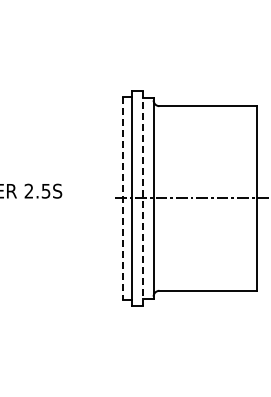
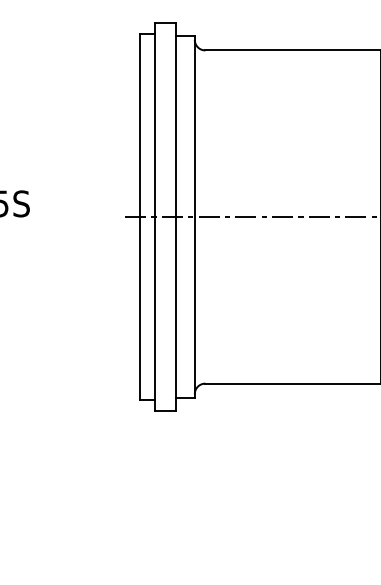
line: (123, 198) -> (140, 217), dashed -> solid
line: (143, 198) -> (176, 217), dashed -> solid

